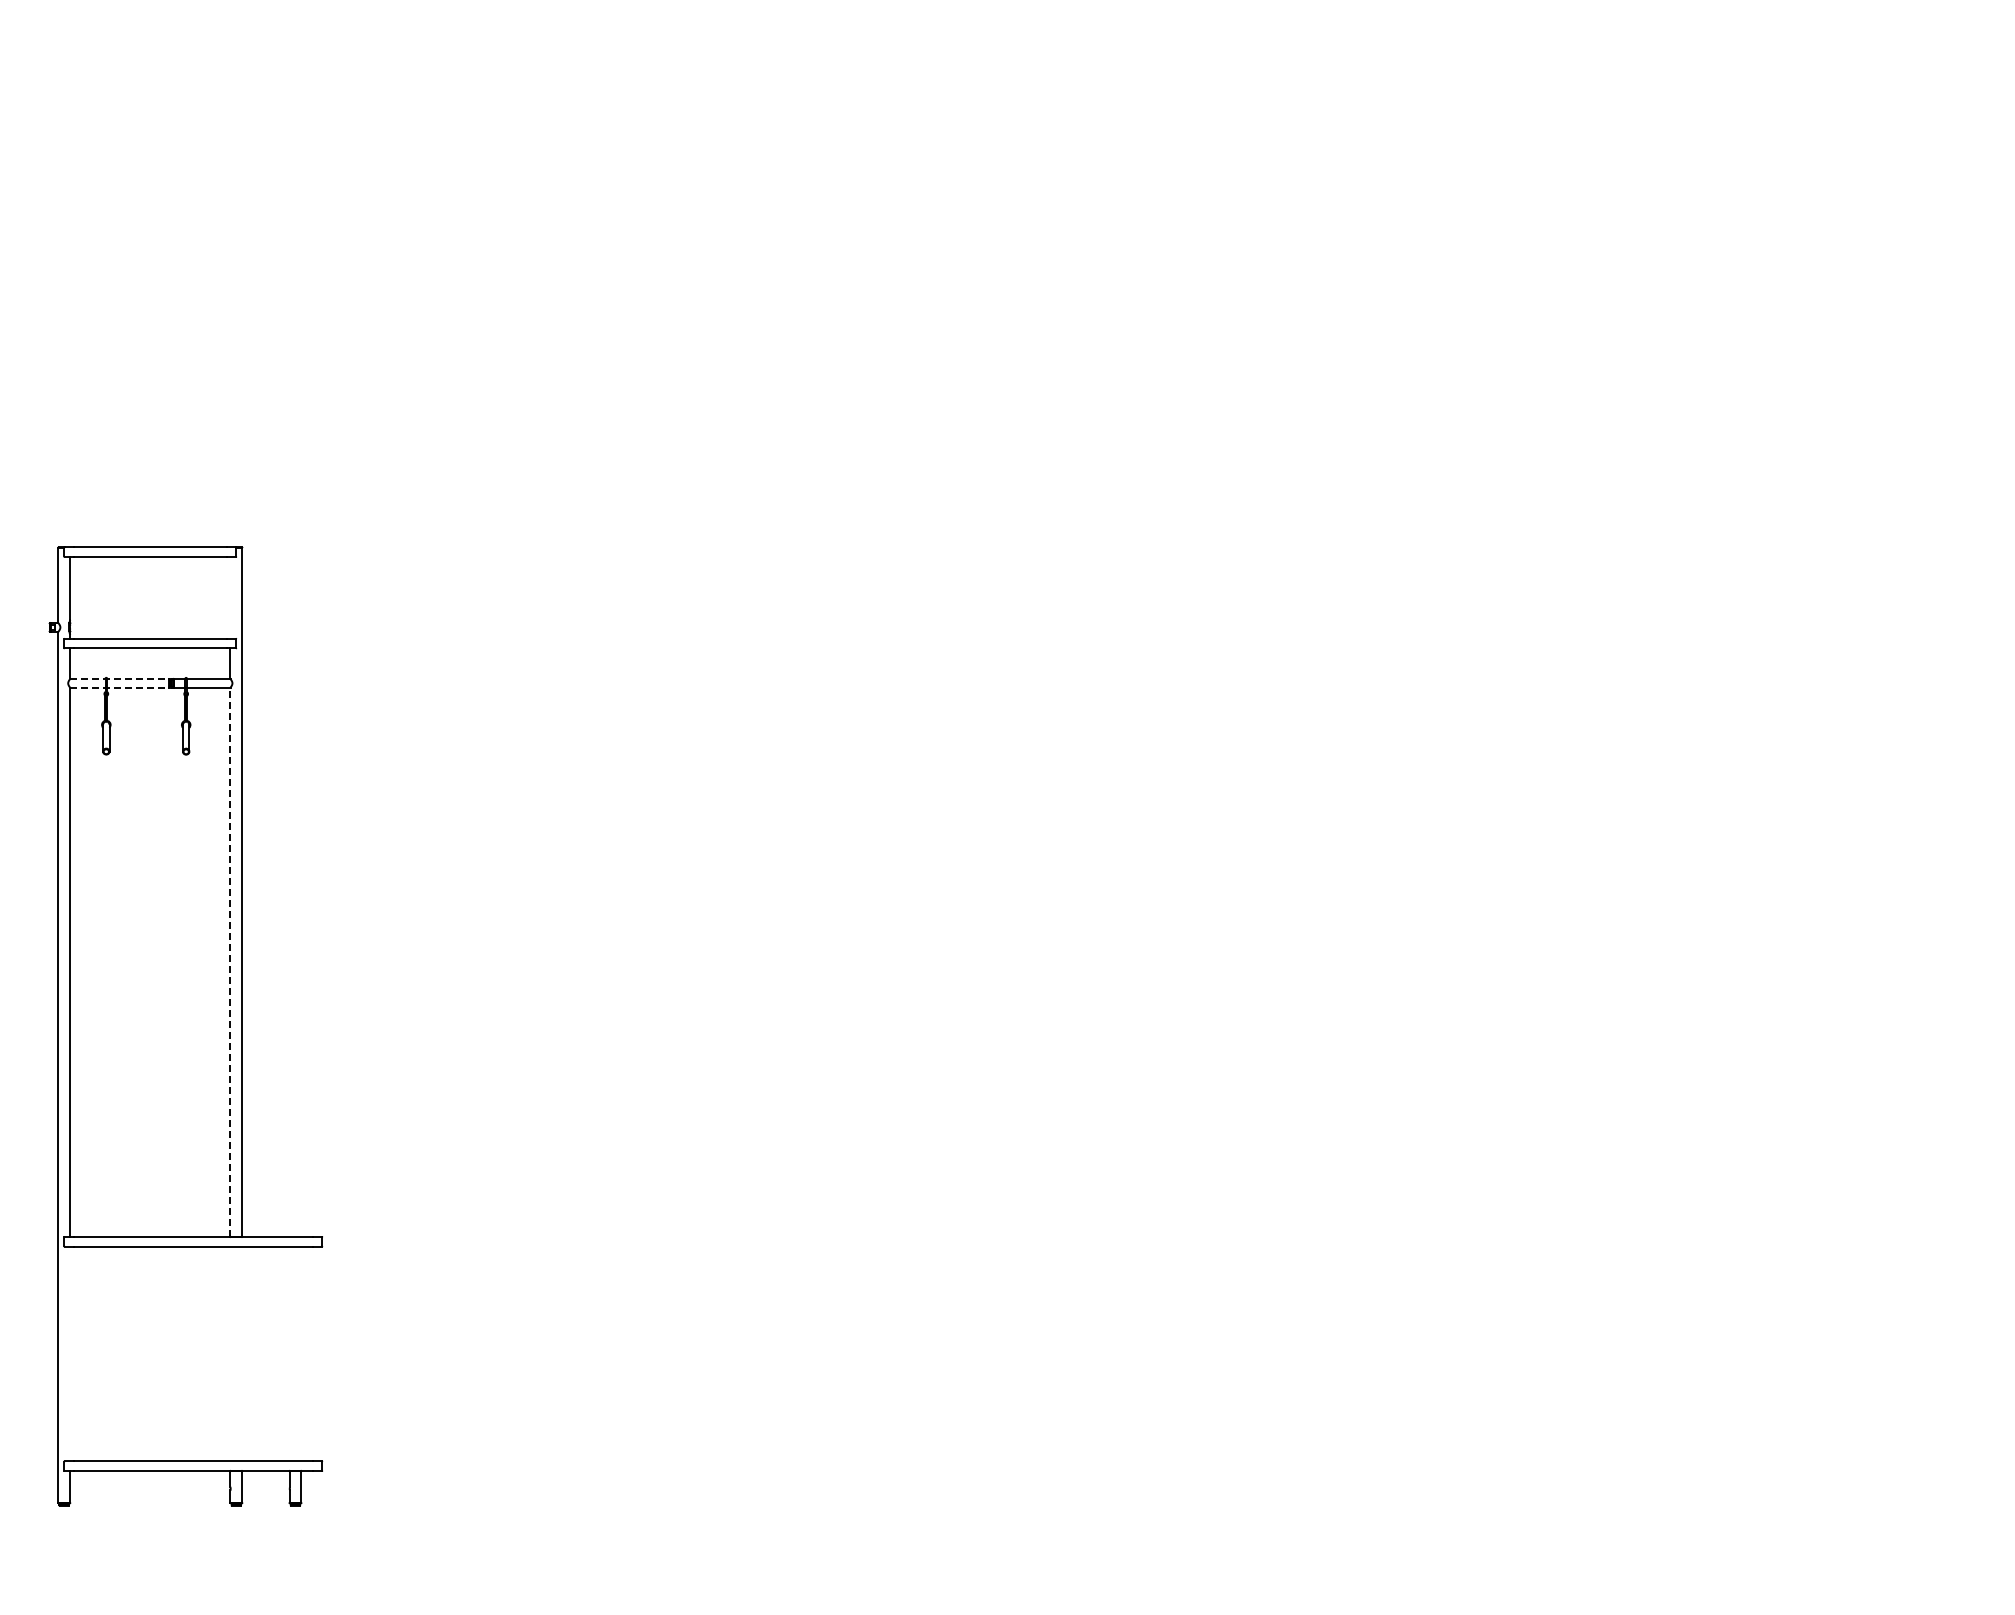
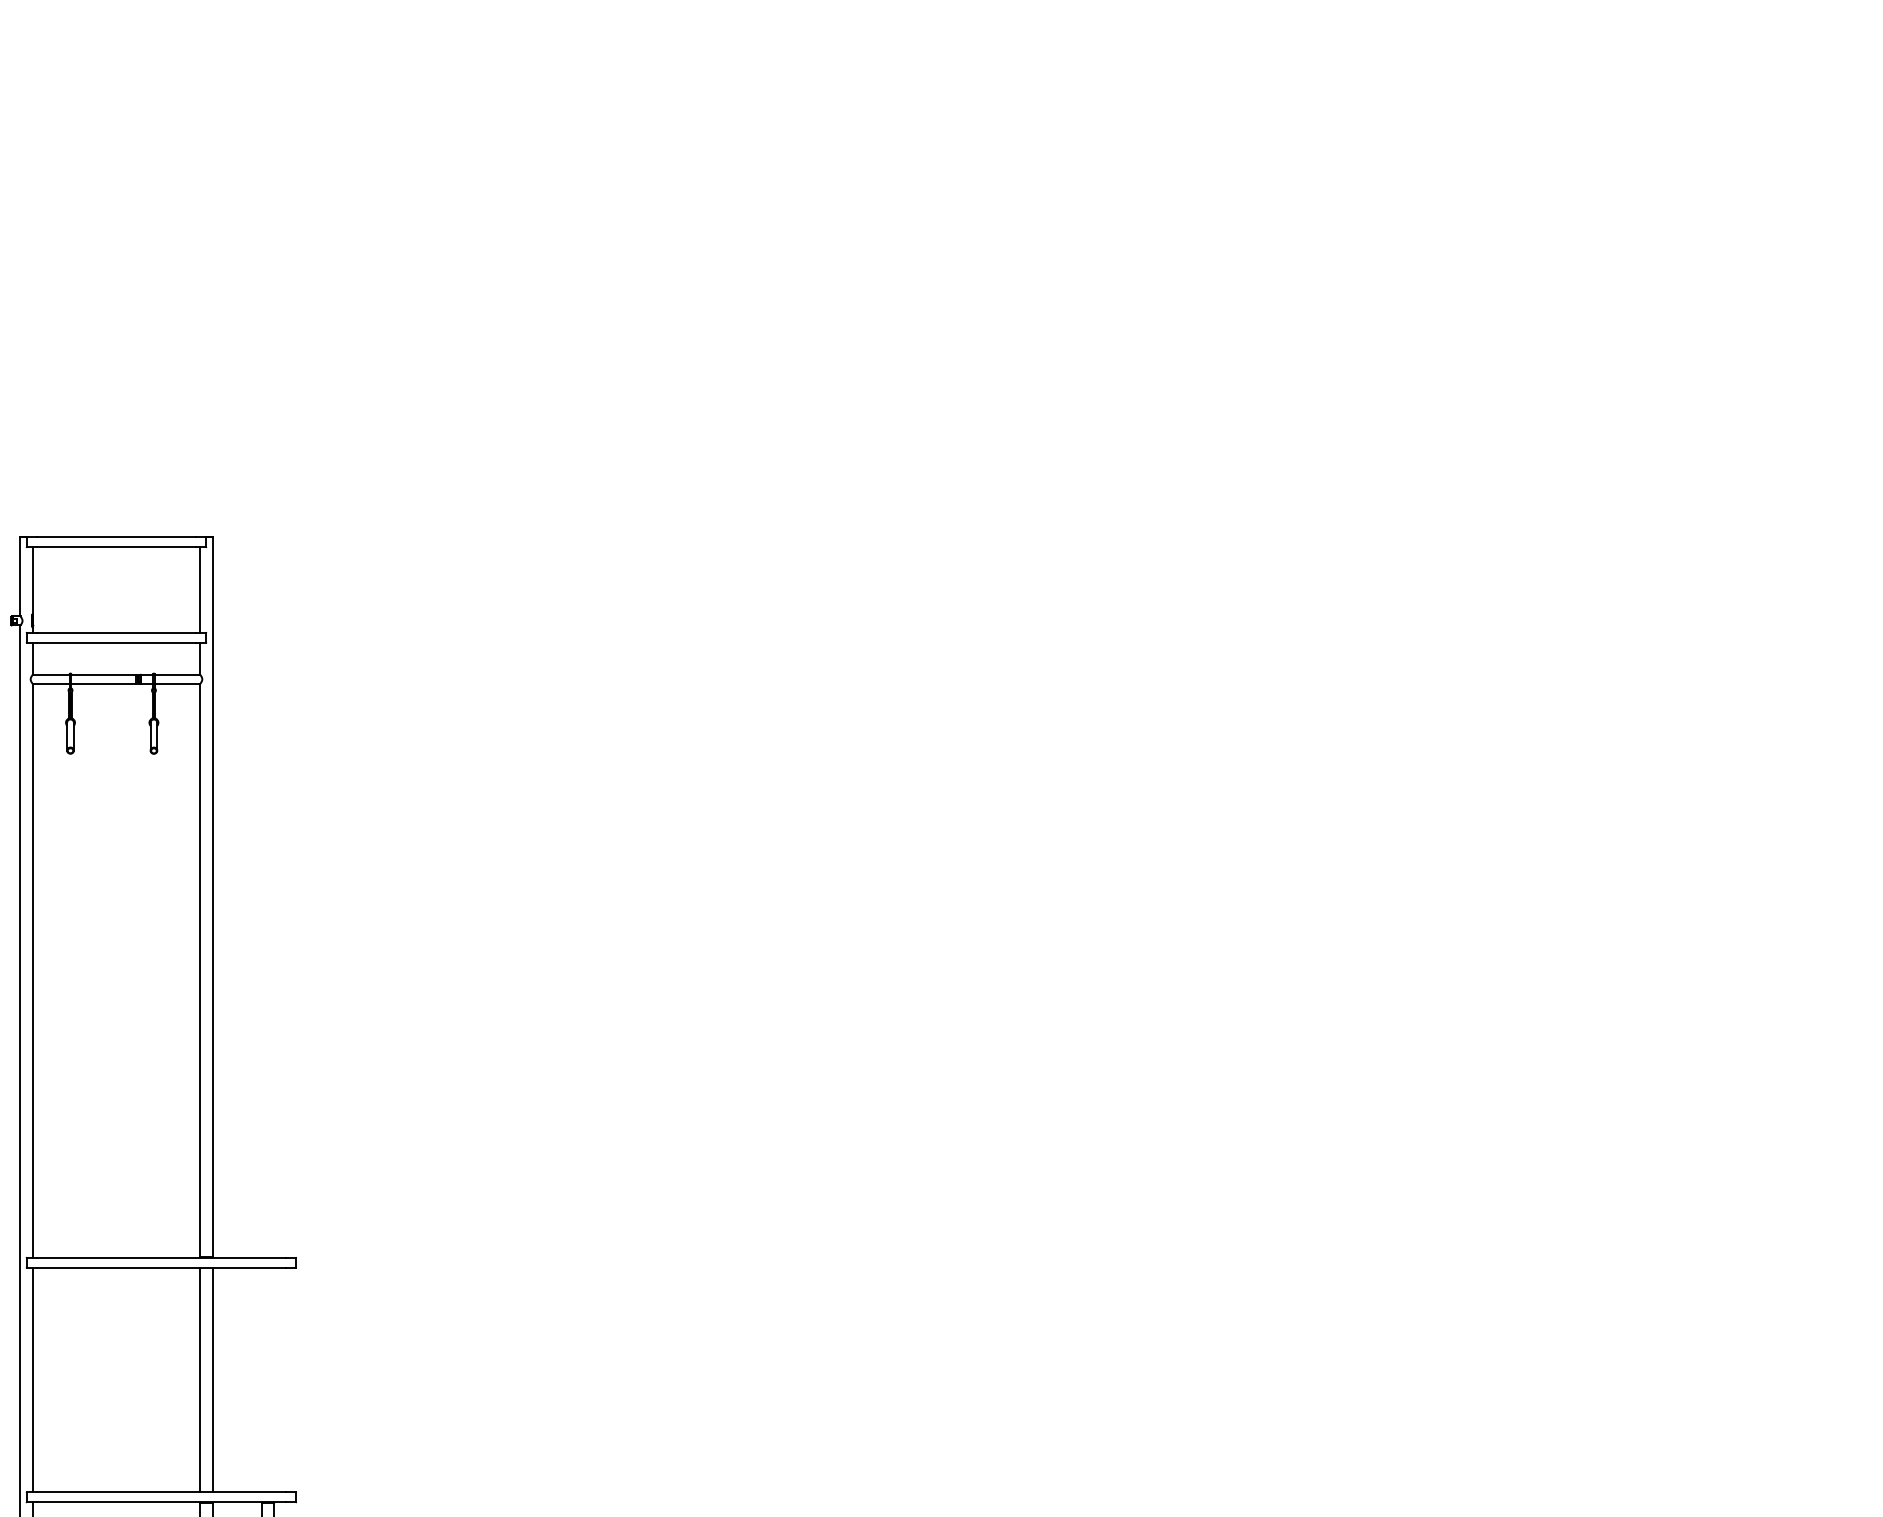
line: (230, 597) -> (200, 589), added
line: (120, 679) -> (85, 675), dashed -> solid
line: (120, 687) -> (85, 683), dashed -> solid
line: (230, 961) -> (200, 969), dashed -> solid
line: (70, 1353) -> (33, 1379), added
line: (230, 1353) -> (200, 1379), added
line: (242, 1353) -> (212, 1379), added

